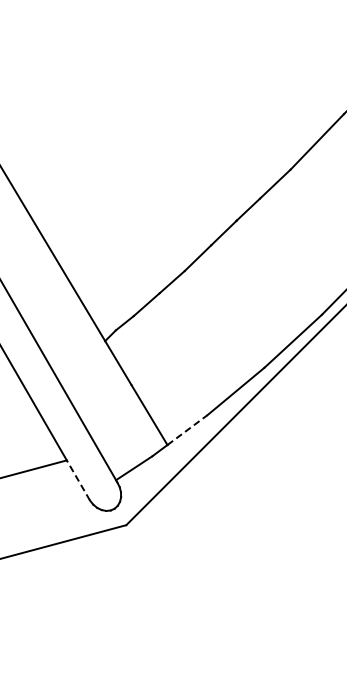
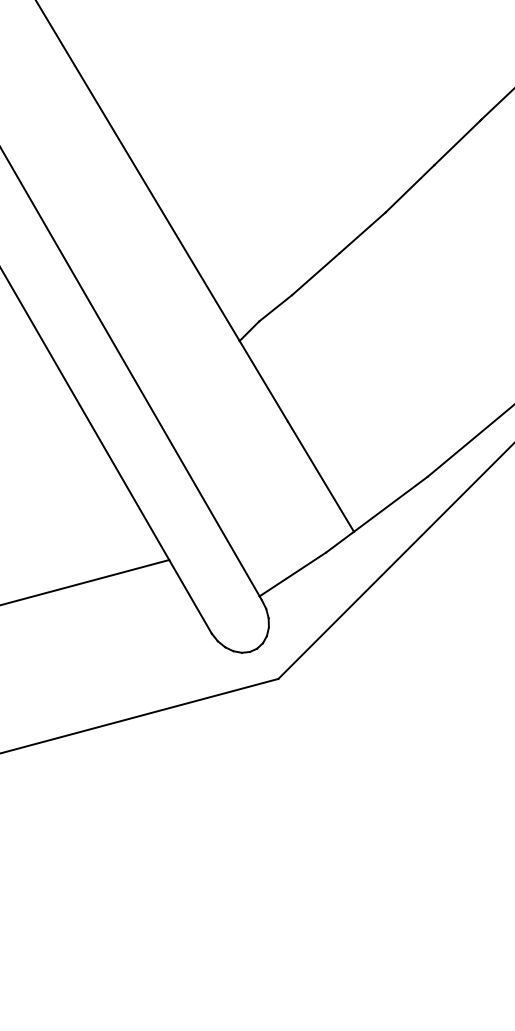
line: (187, 429) -> (390, 503), dashed -> solid
line: (78, 480) -> (190, 596), dashed -> solid

